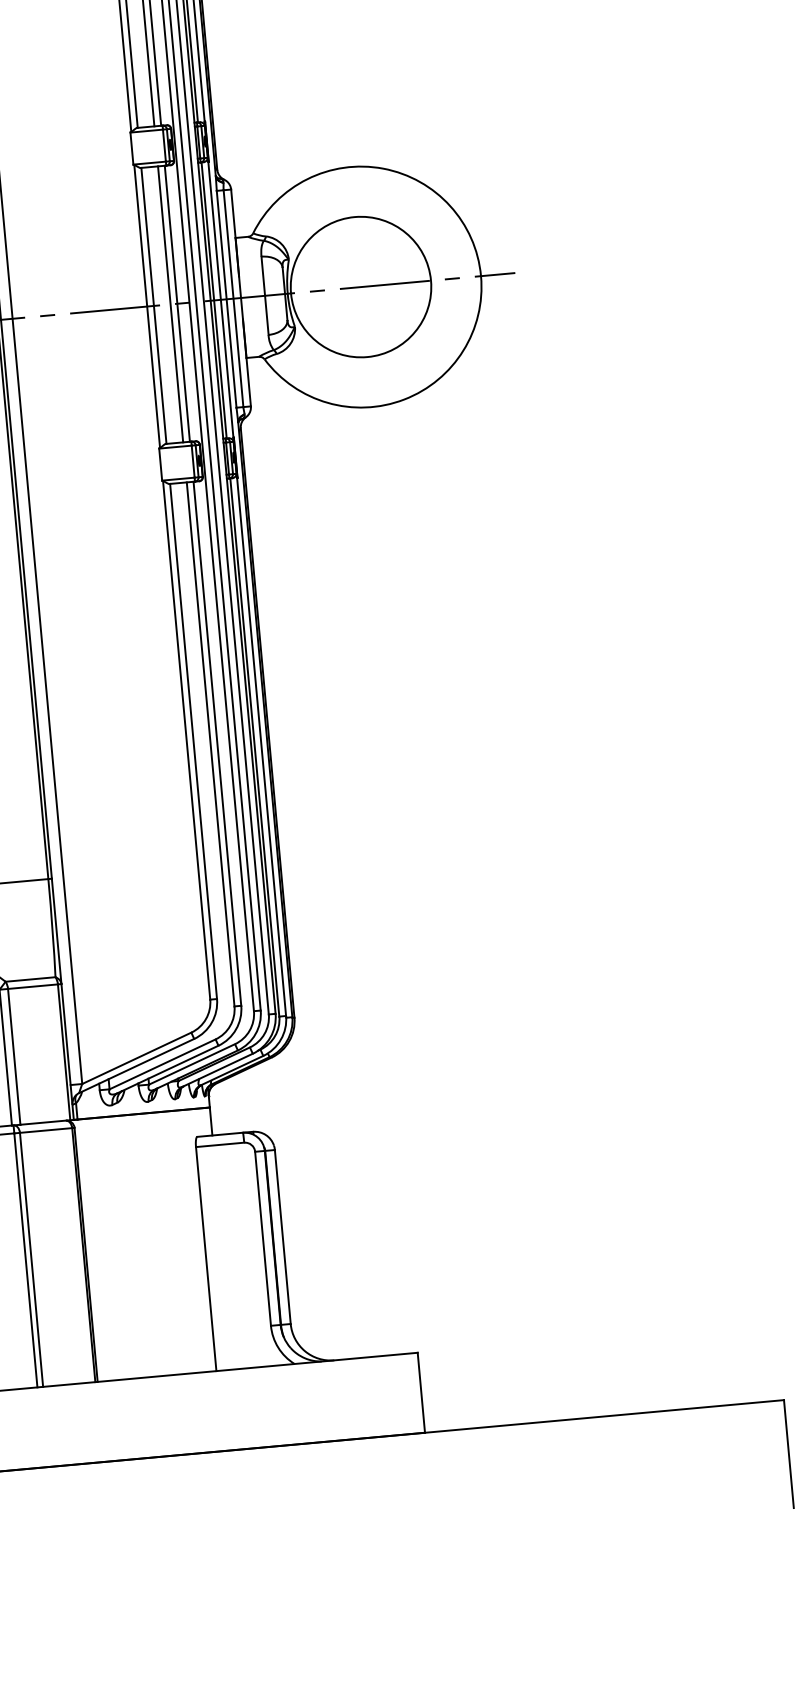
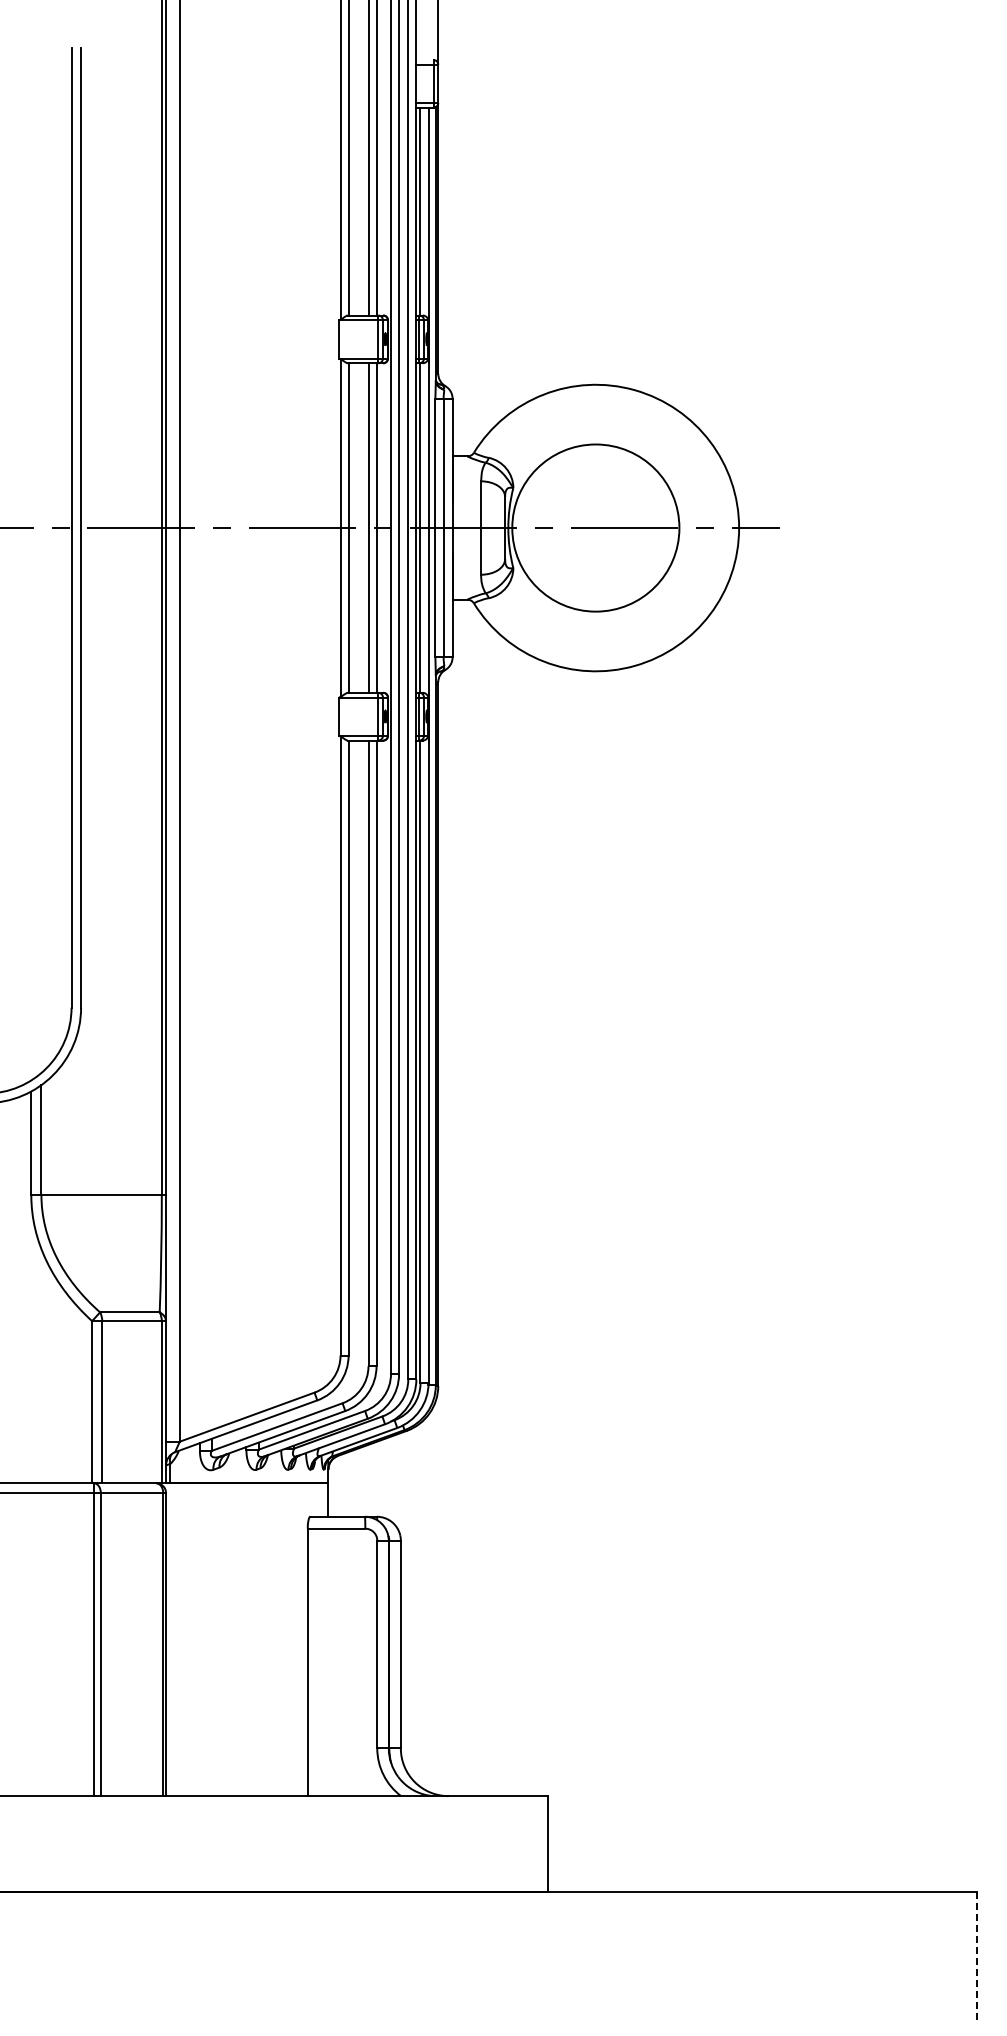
line: (788, 1454) -> (976, 1956), solid -> dashed

